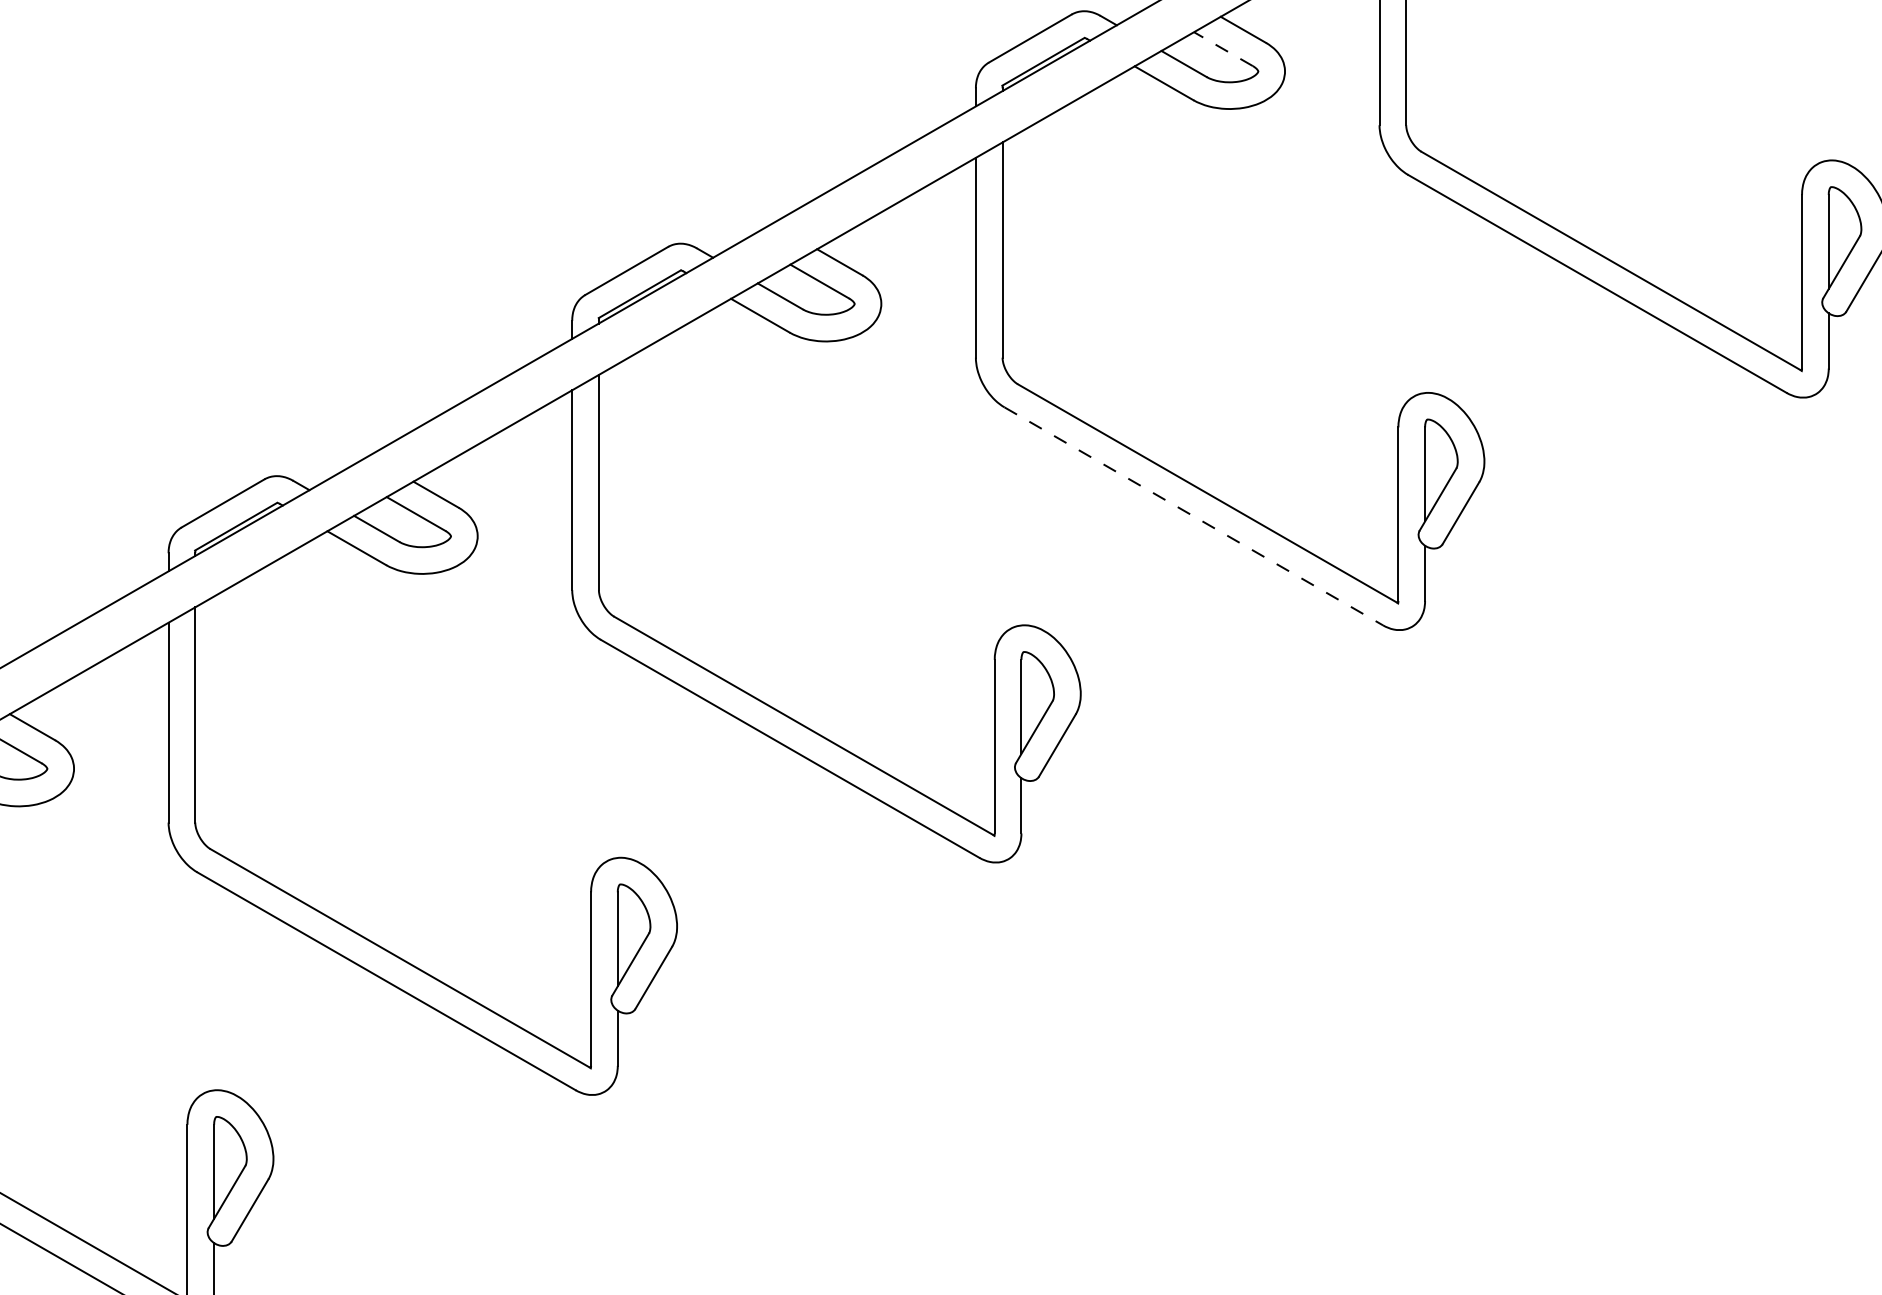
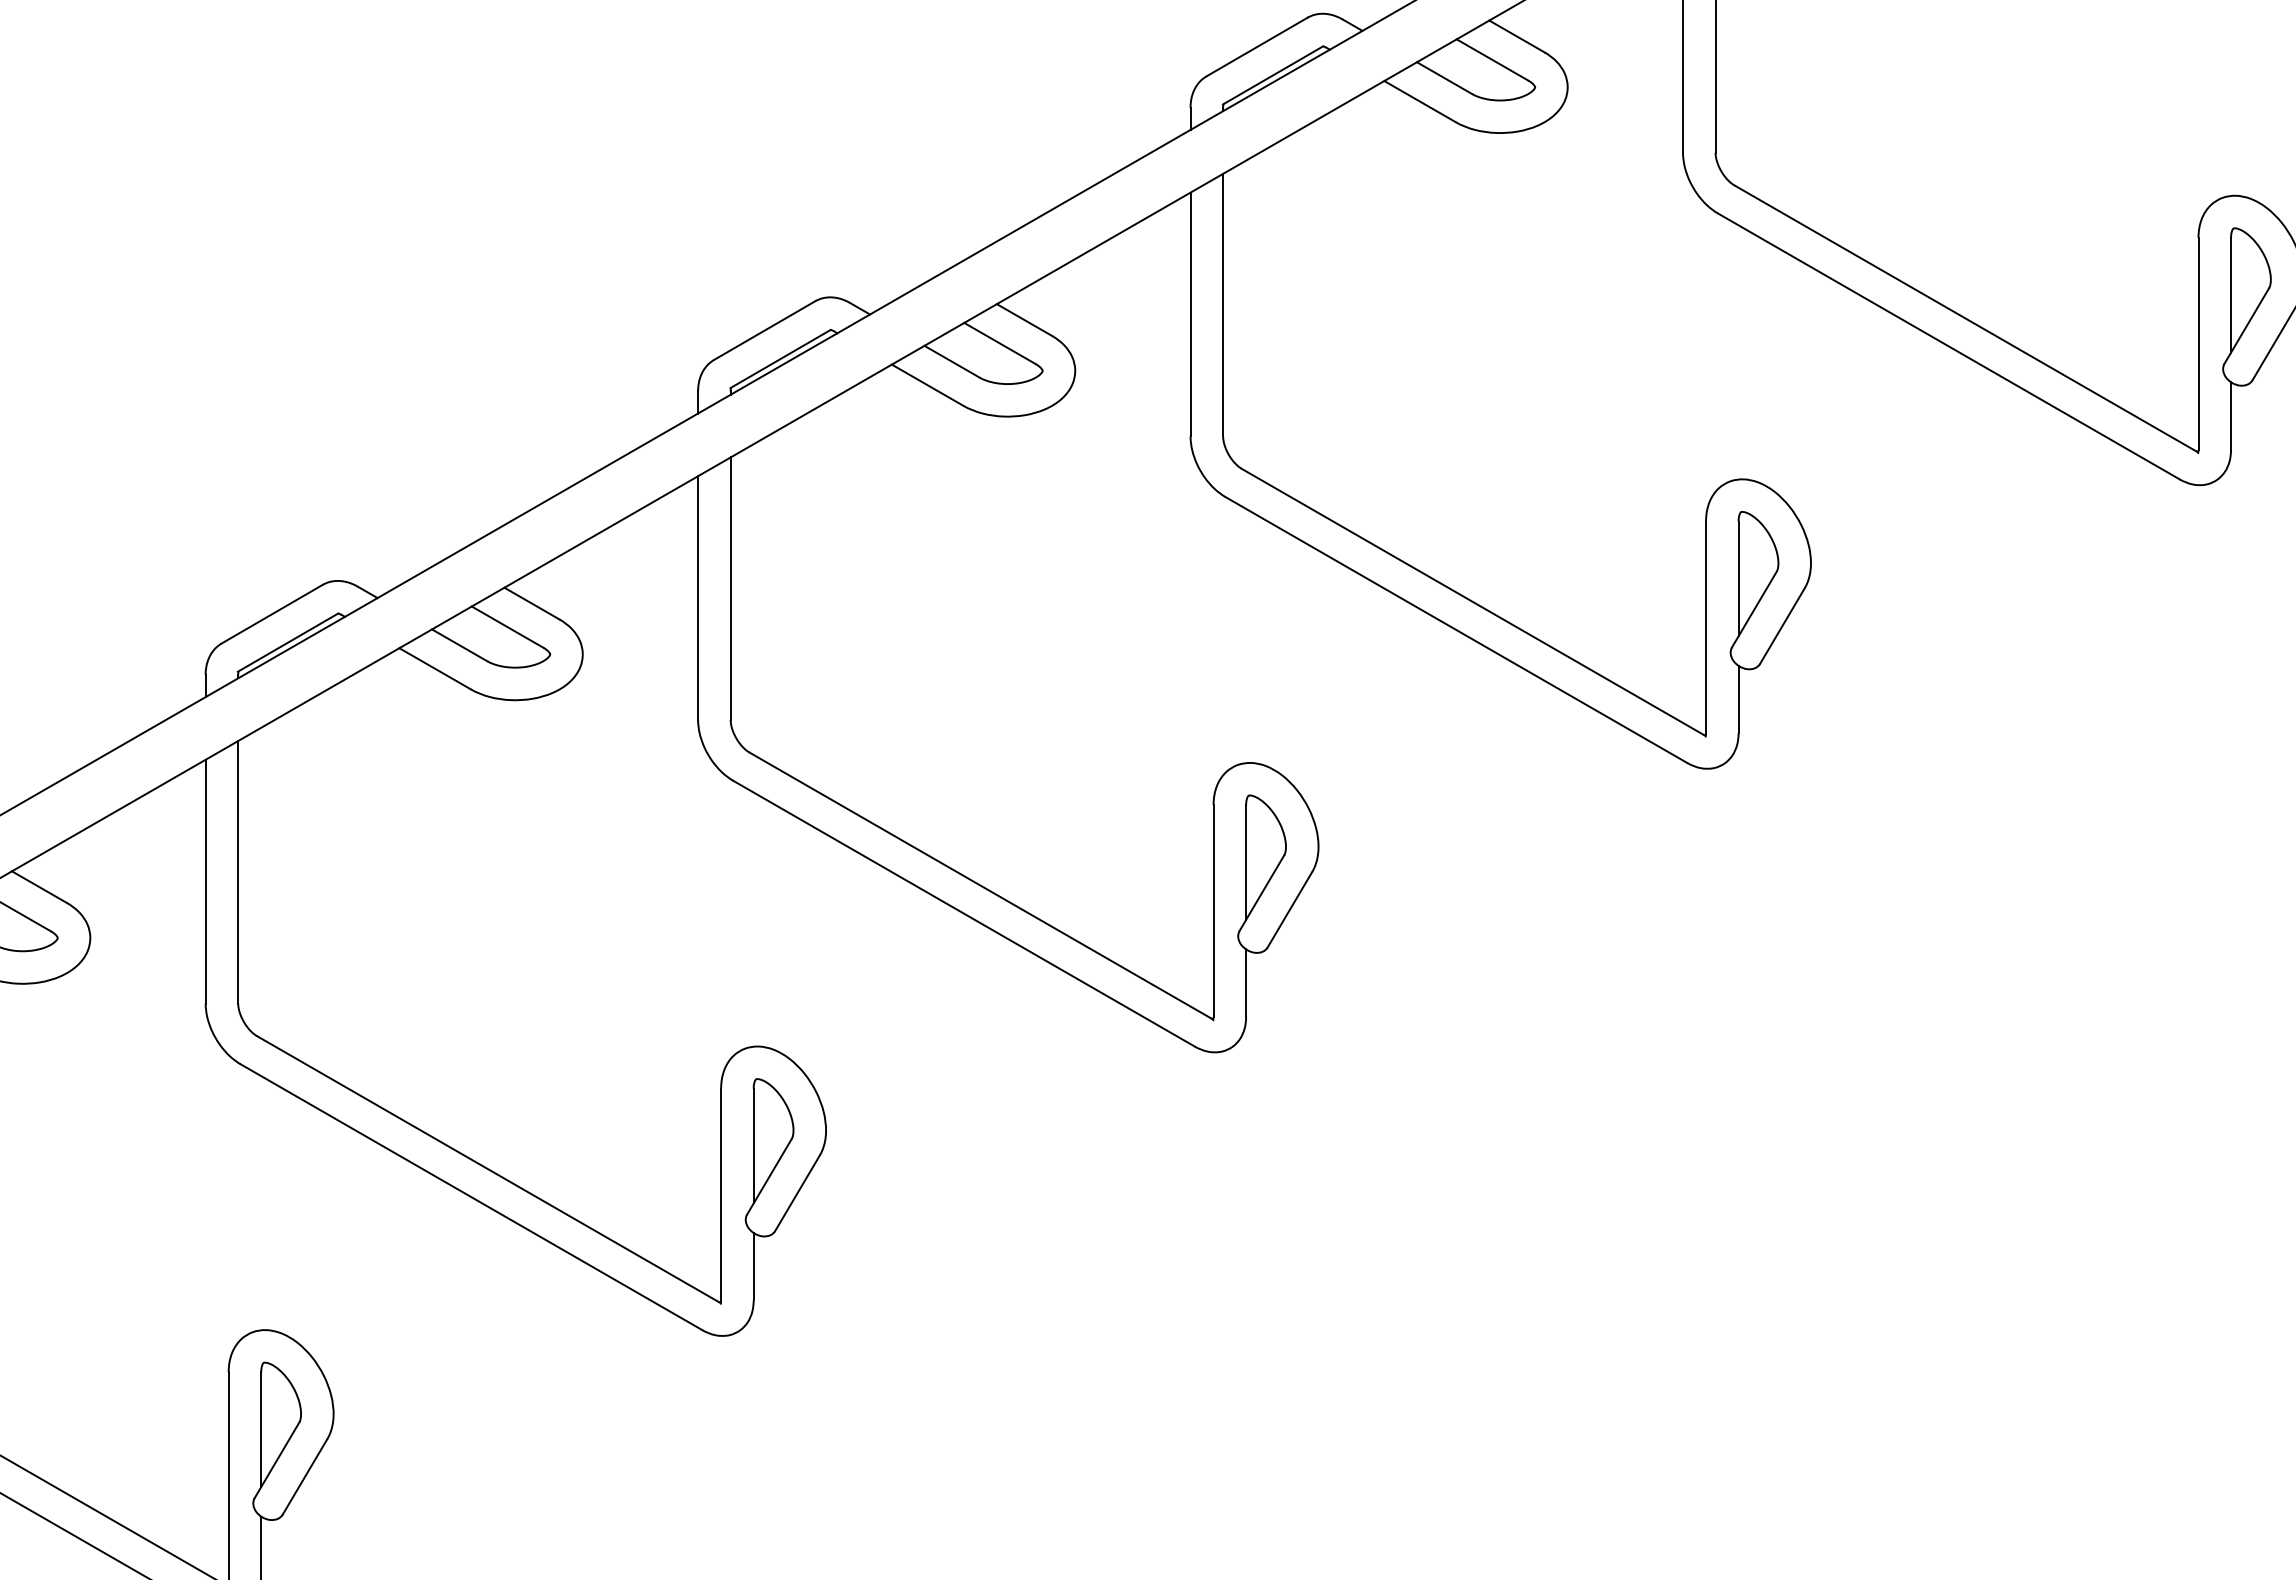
line: (1223, 49) -> (1492, 60), dashed -> solid
line: (1194, 516) -> (1457, 630), dashed -> solid

